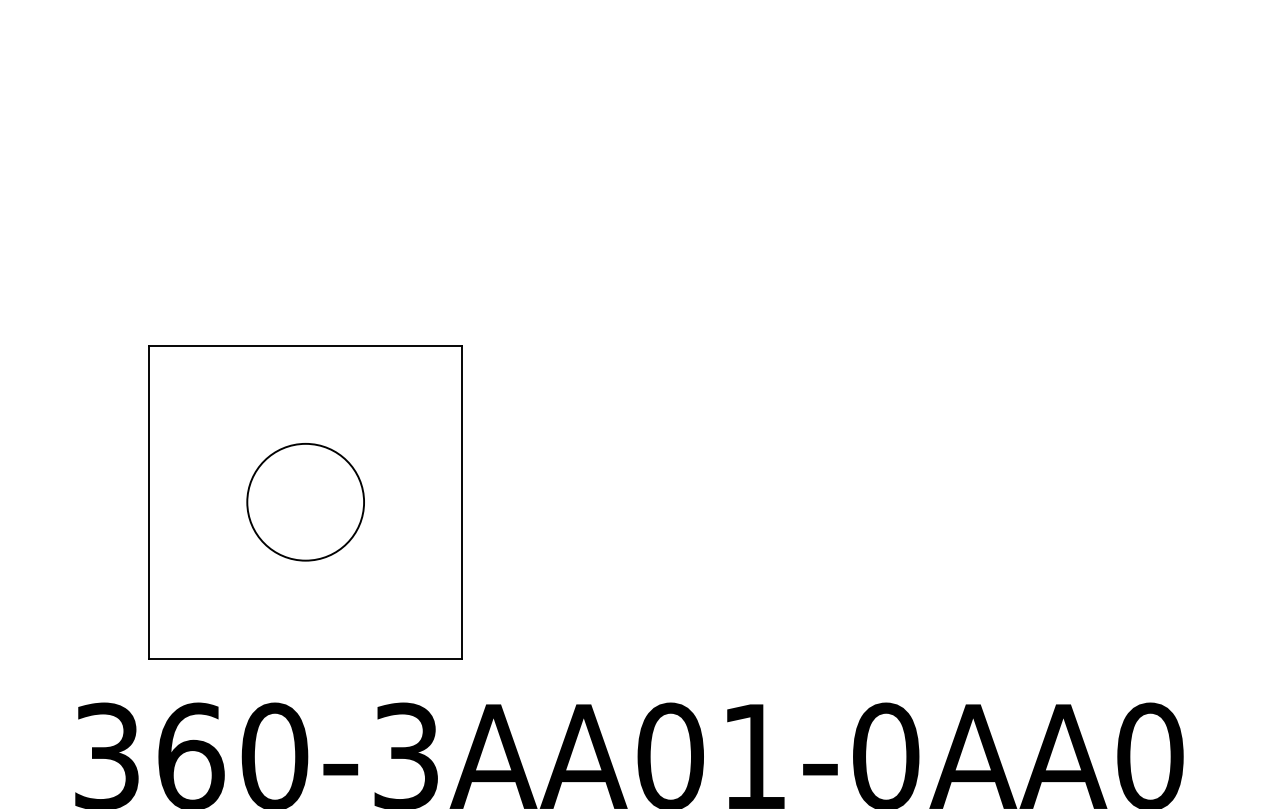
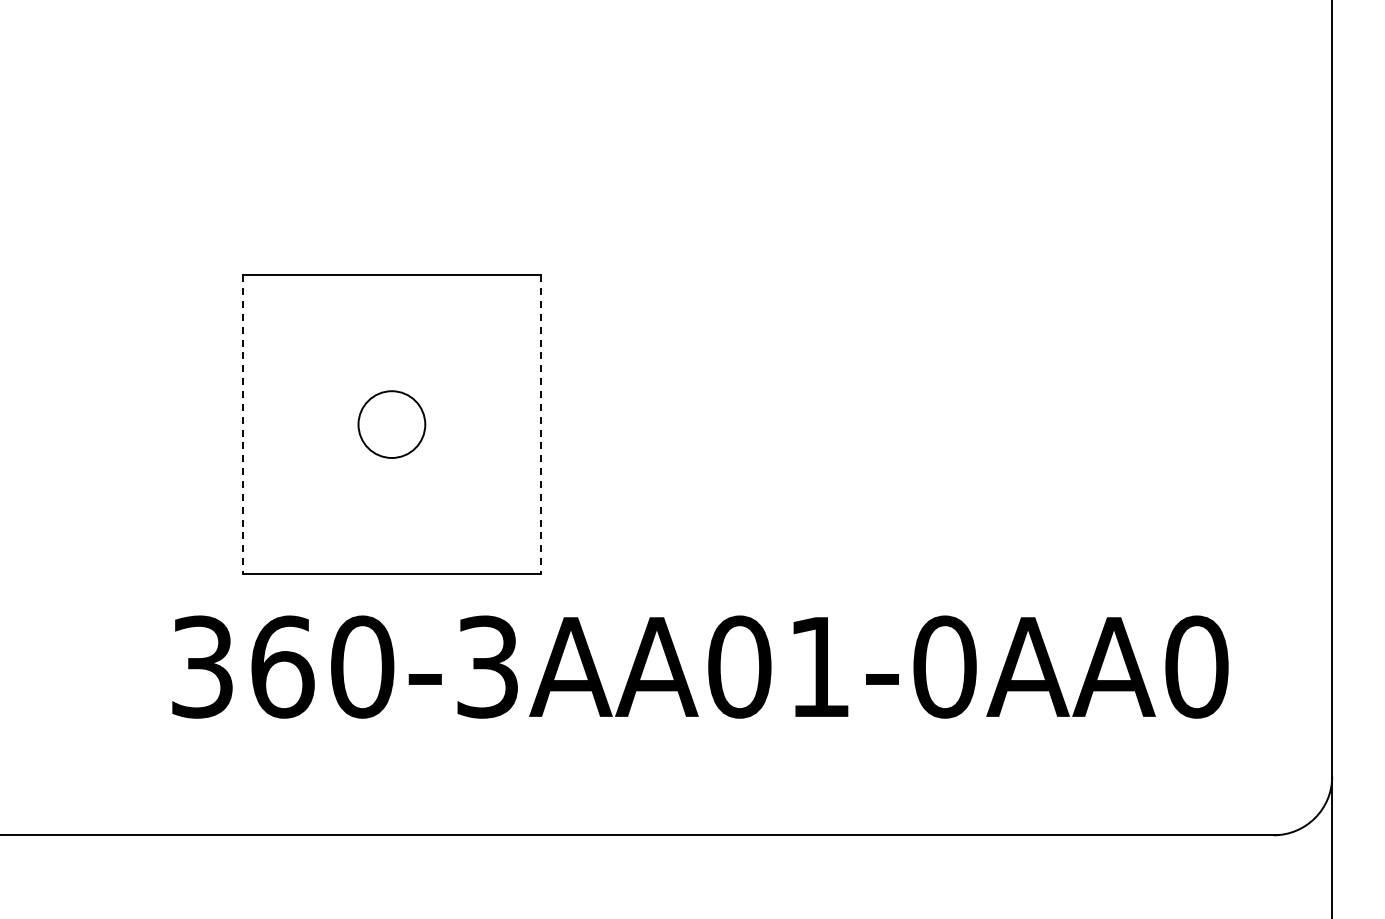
circle: (305, 502) -> (391, 424), size x0.6
line: (148, 503) -> (242, 425), solid -> dashed
line: (462, 503) -> (541, 425), solid -> dashed

